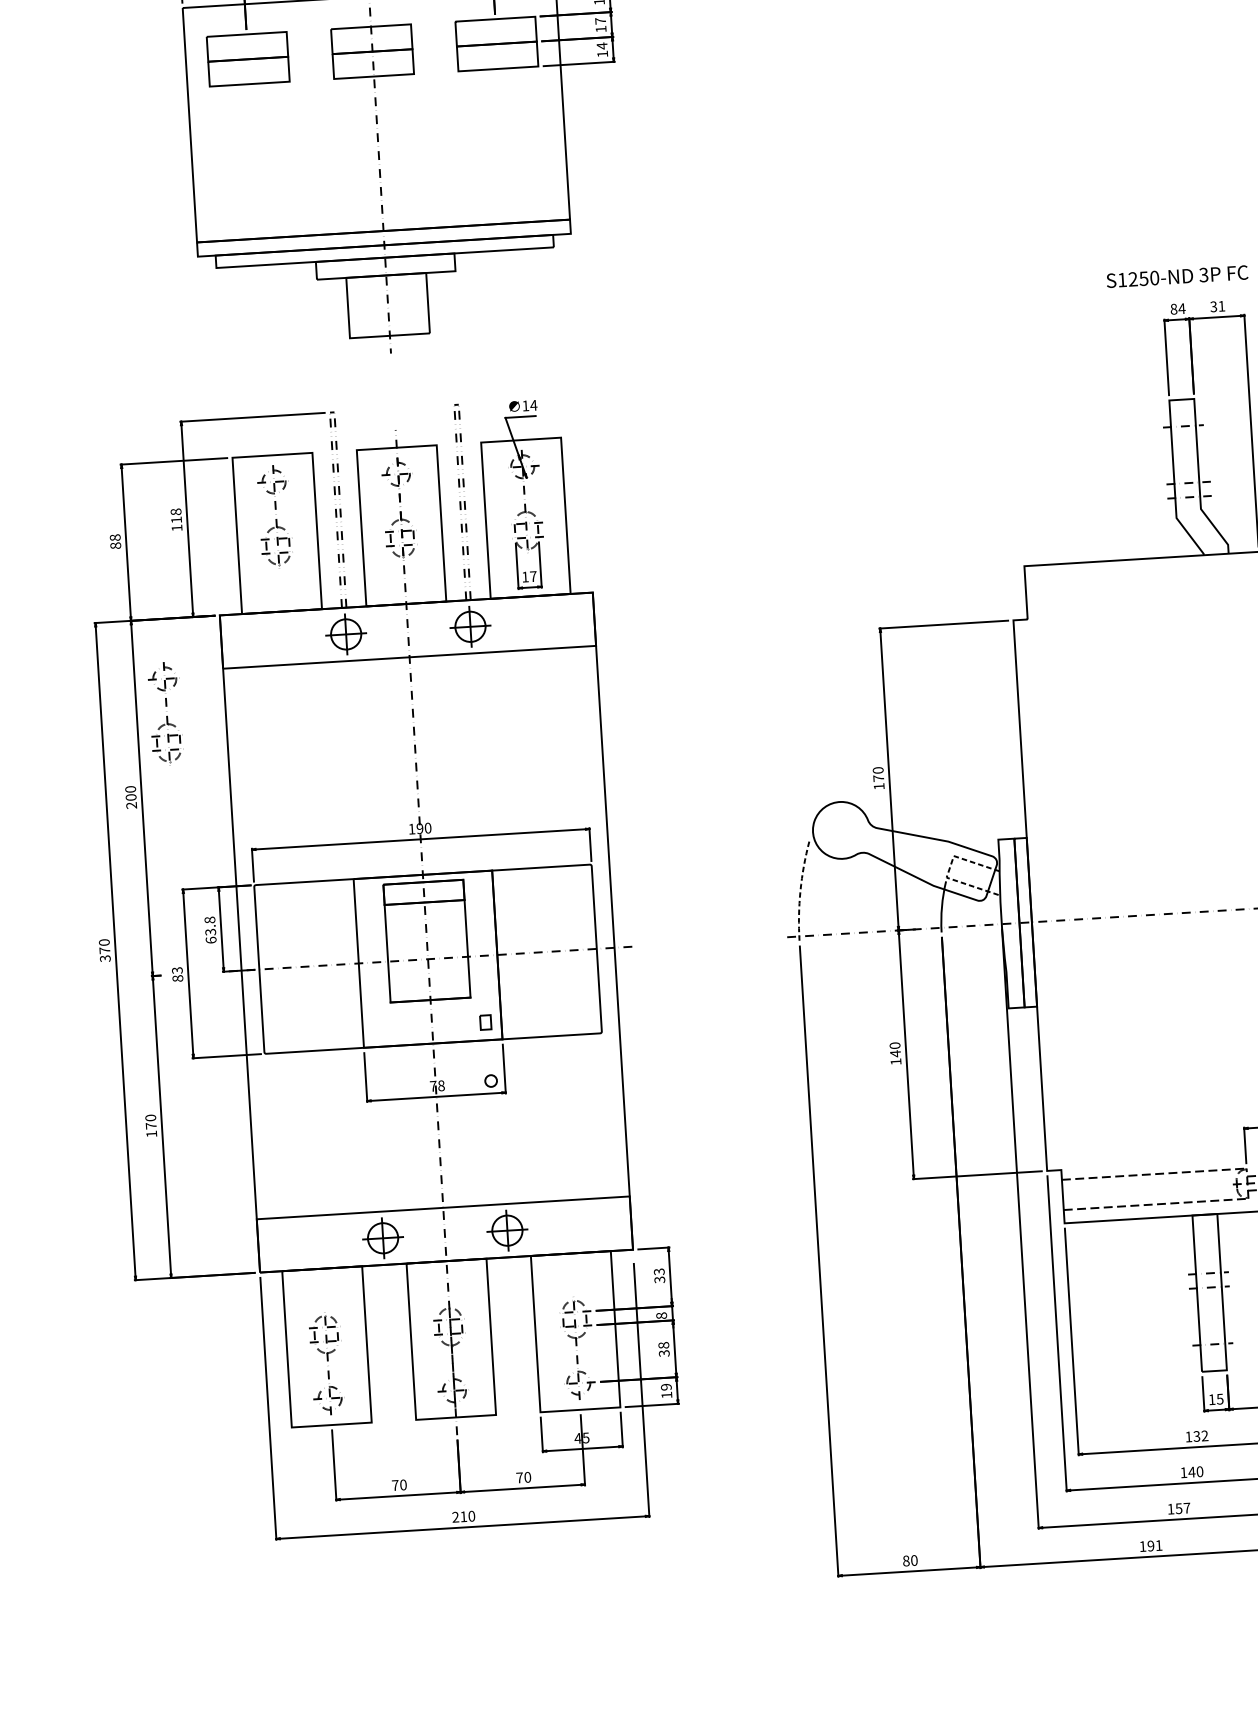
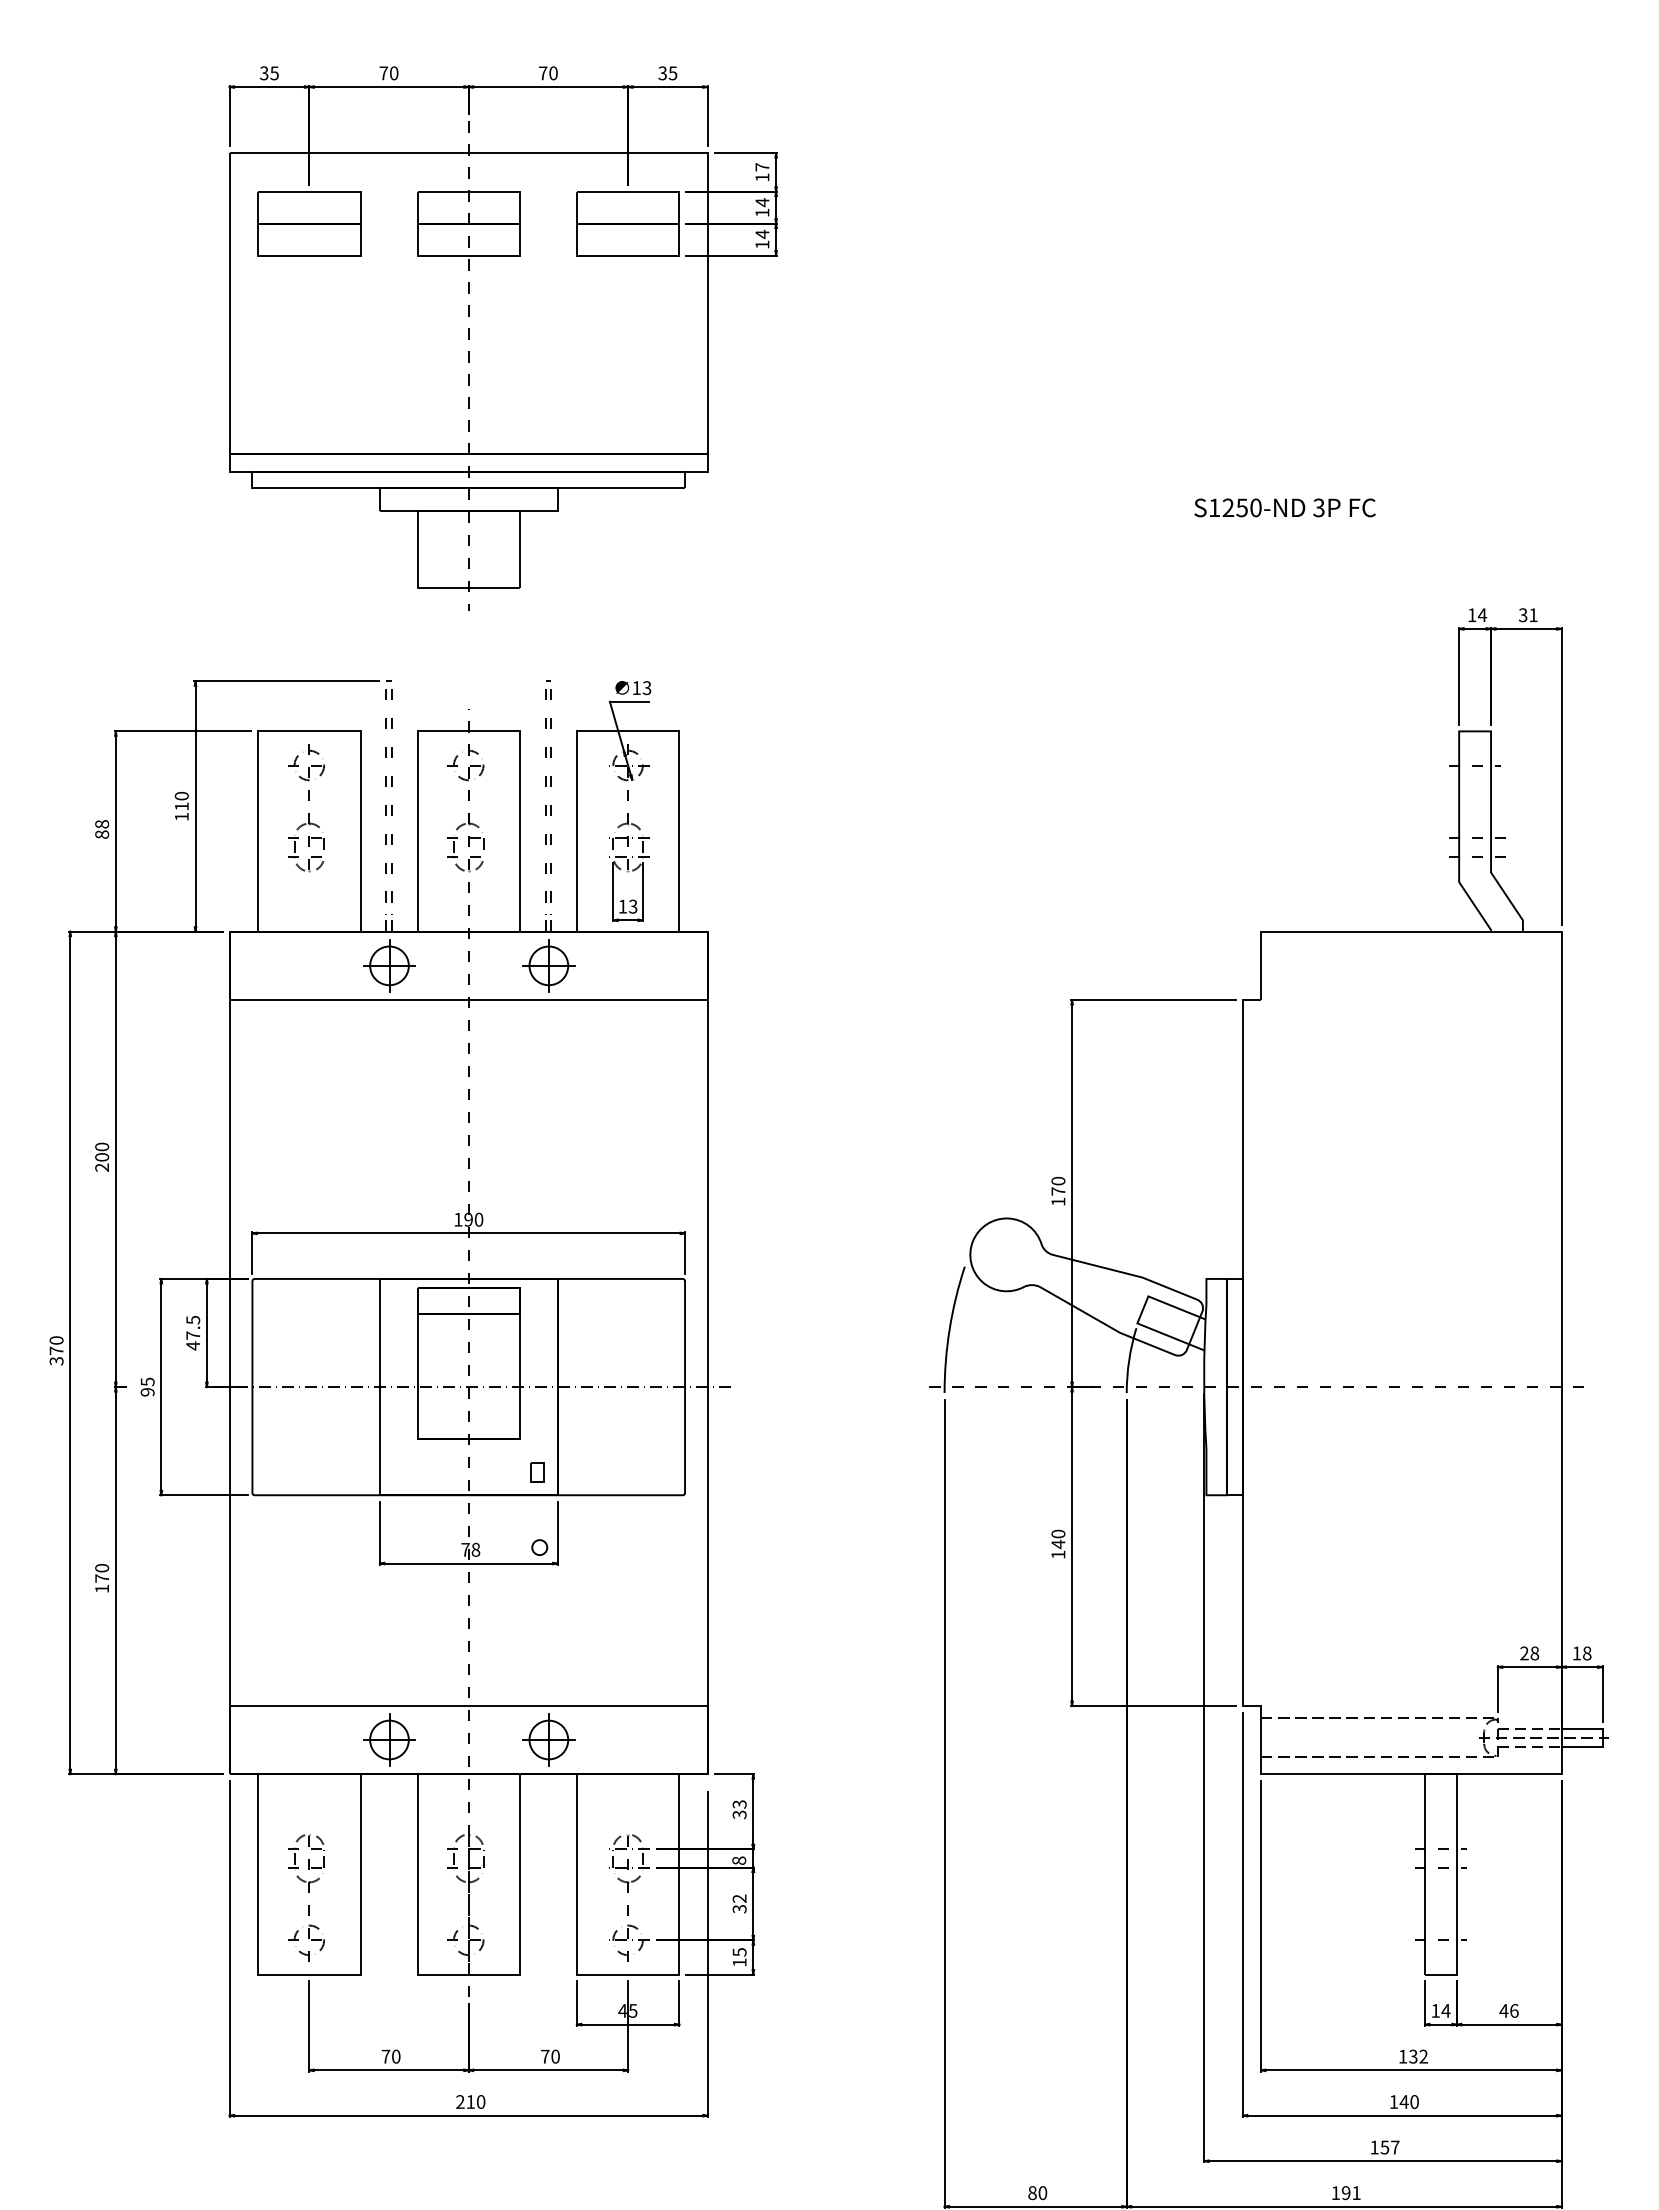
text: (600, 21) -> (762, 202), 17 -> 14
text: (1176, 276) -> (1284, 507), moved
text: (1174, 309) -> (1472, 615), 84 -> 14
text: (533, 405) -> (646, 688), 14 -> 13
text: (175, 511) -> (181, 795), 118 -> 110
text: (532, 576) -> (632, 906), 17 -> 13
part: (164, 712) -> (151, 1051), removed
line: (948, 871) -> (1140, 1315), dashed -> solid
arc: (800, 891) -> (949, 1329), dashed -> solid
text: (210, 929) -> (193, 1332), 63.8 -> 47.5
text: (177, 974) -> (147, 1386), 83 -> 95
text: (663, 1345) -> (739, 1898), 38 -> 32
text: (666, 1387) -> (739, 1952), 19 -> 15
text: (1219, 1398) -> (1445, 2010), 15 -> 14

